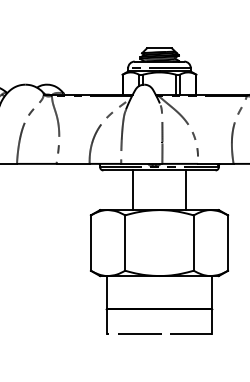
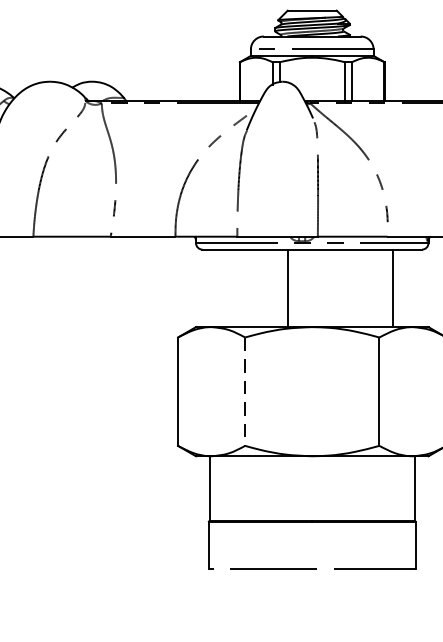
line: (133, 190) -> (288, 288), moved
line: (185, 190) -> (392, 288), moved
line: (125, 243) -> (245, 392), solid -> dashed

